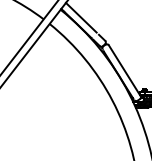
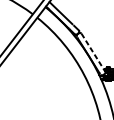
line: (125, 71) -> (93, 53), solid -> dashed

